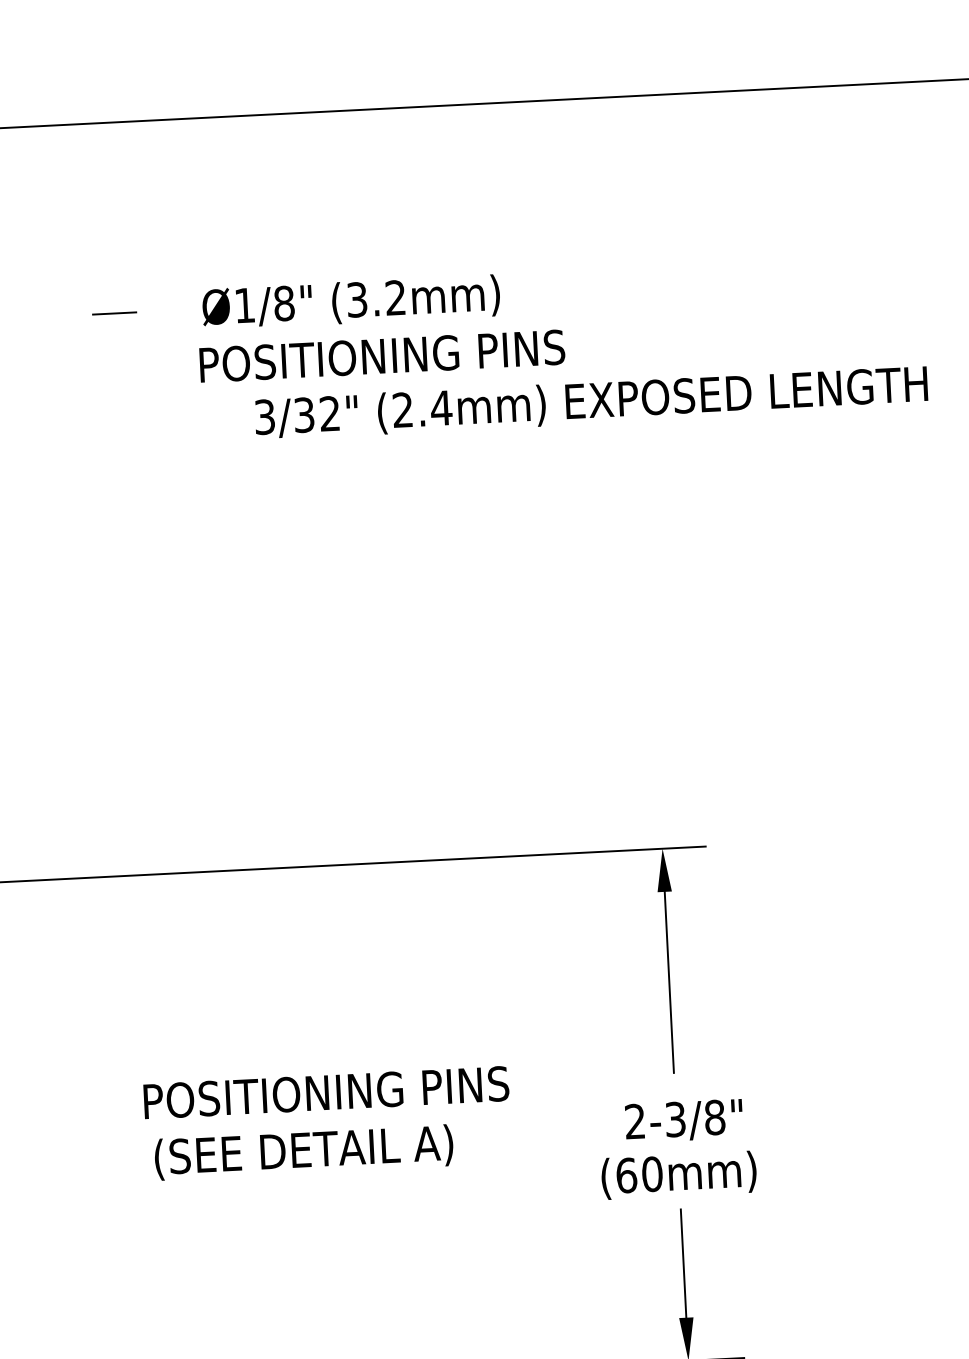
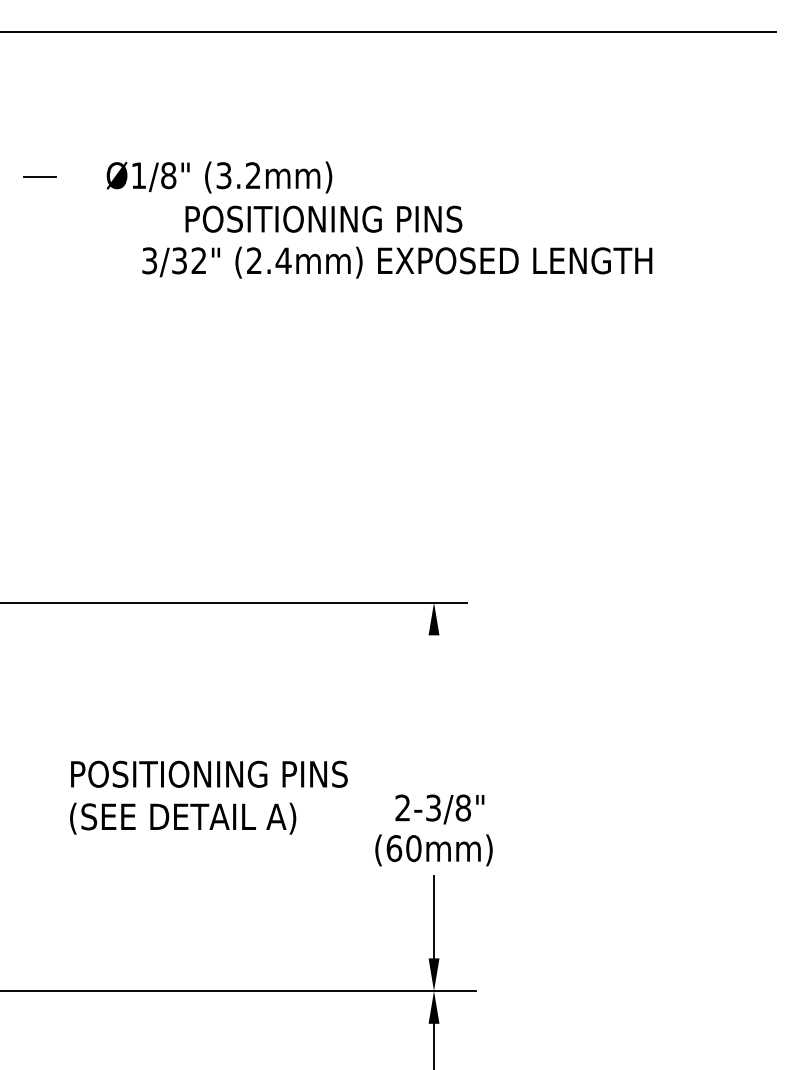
text: (381, 355) -> (323, 218), moved
line: (669, 981) -> (434, 703), removed
text: (326, 1091) -> (209, 773), moved
text: (304, 1152) -> (183, 818), moved

